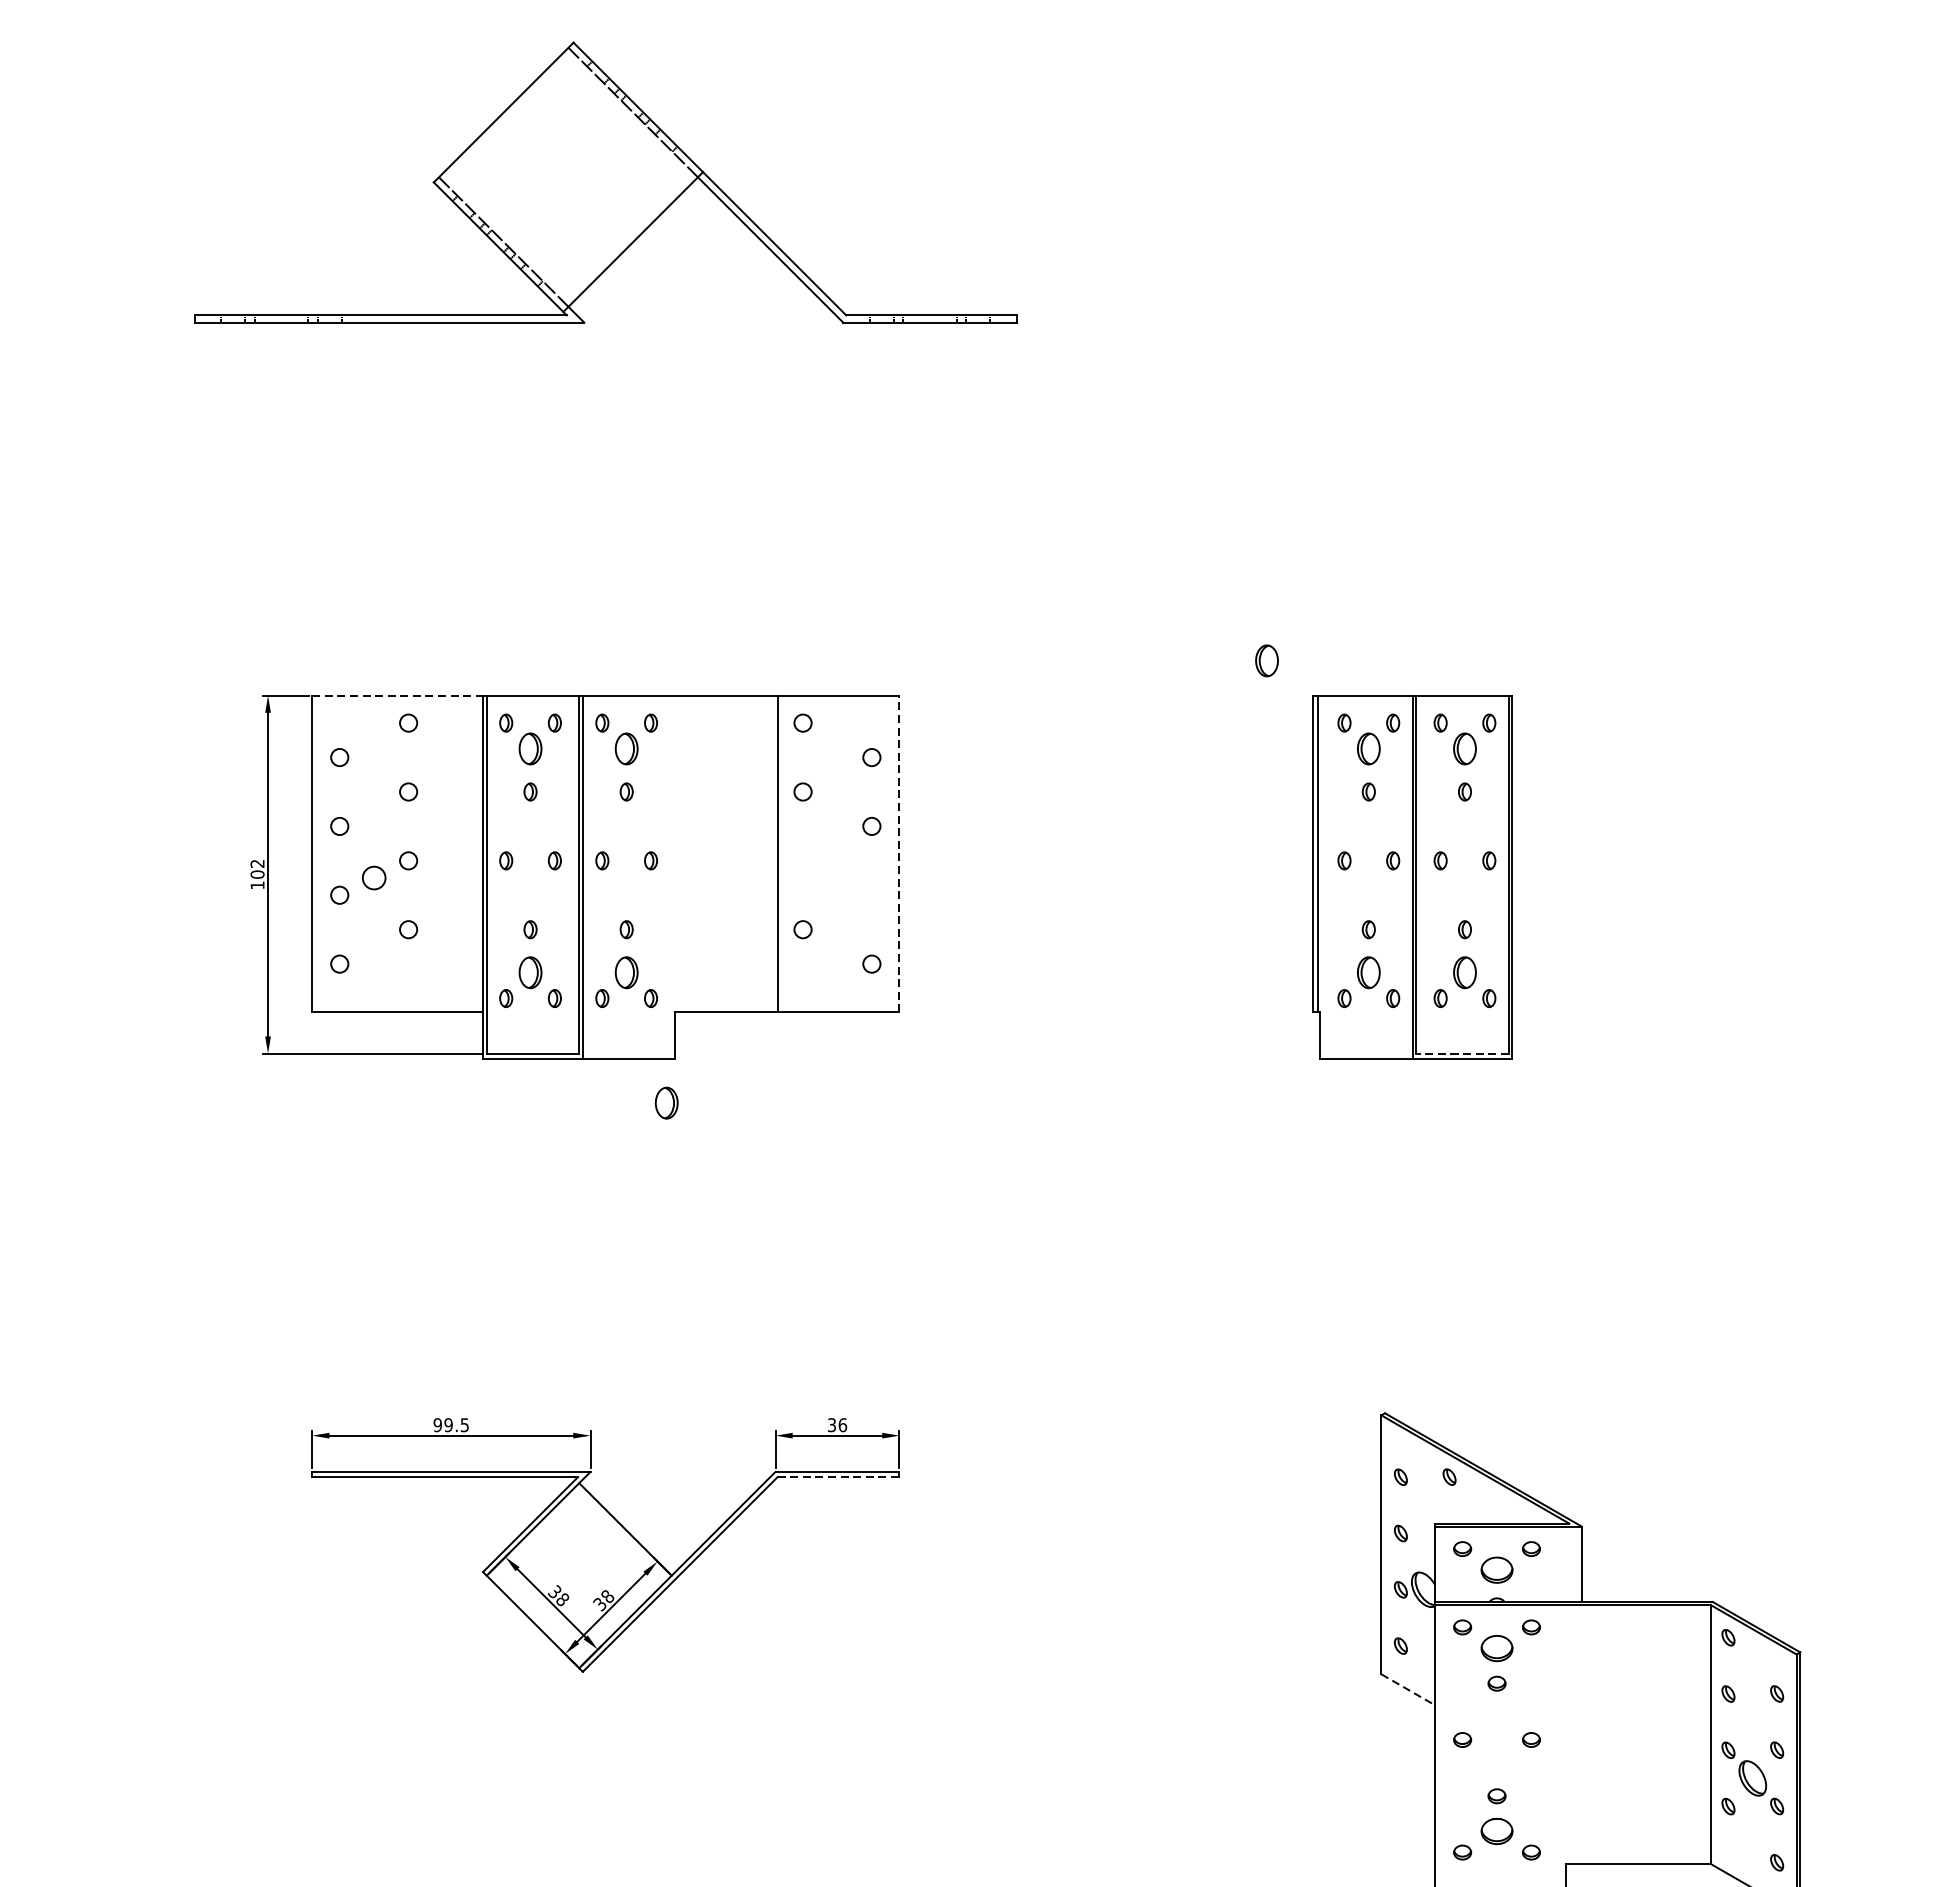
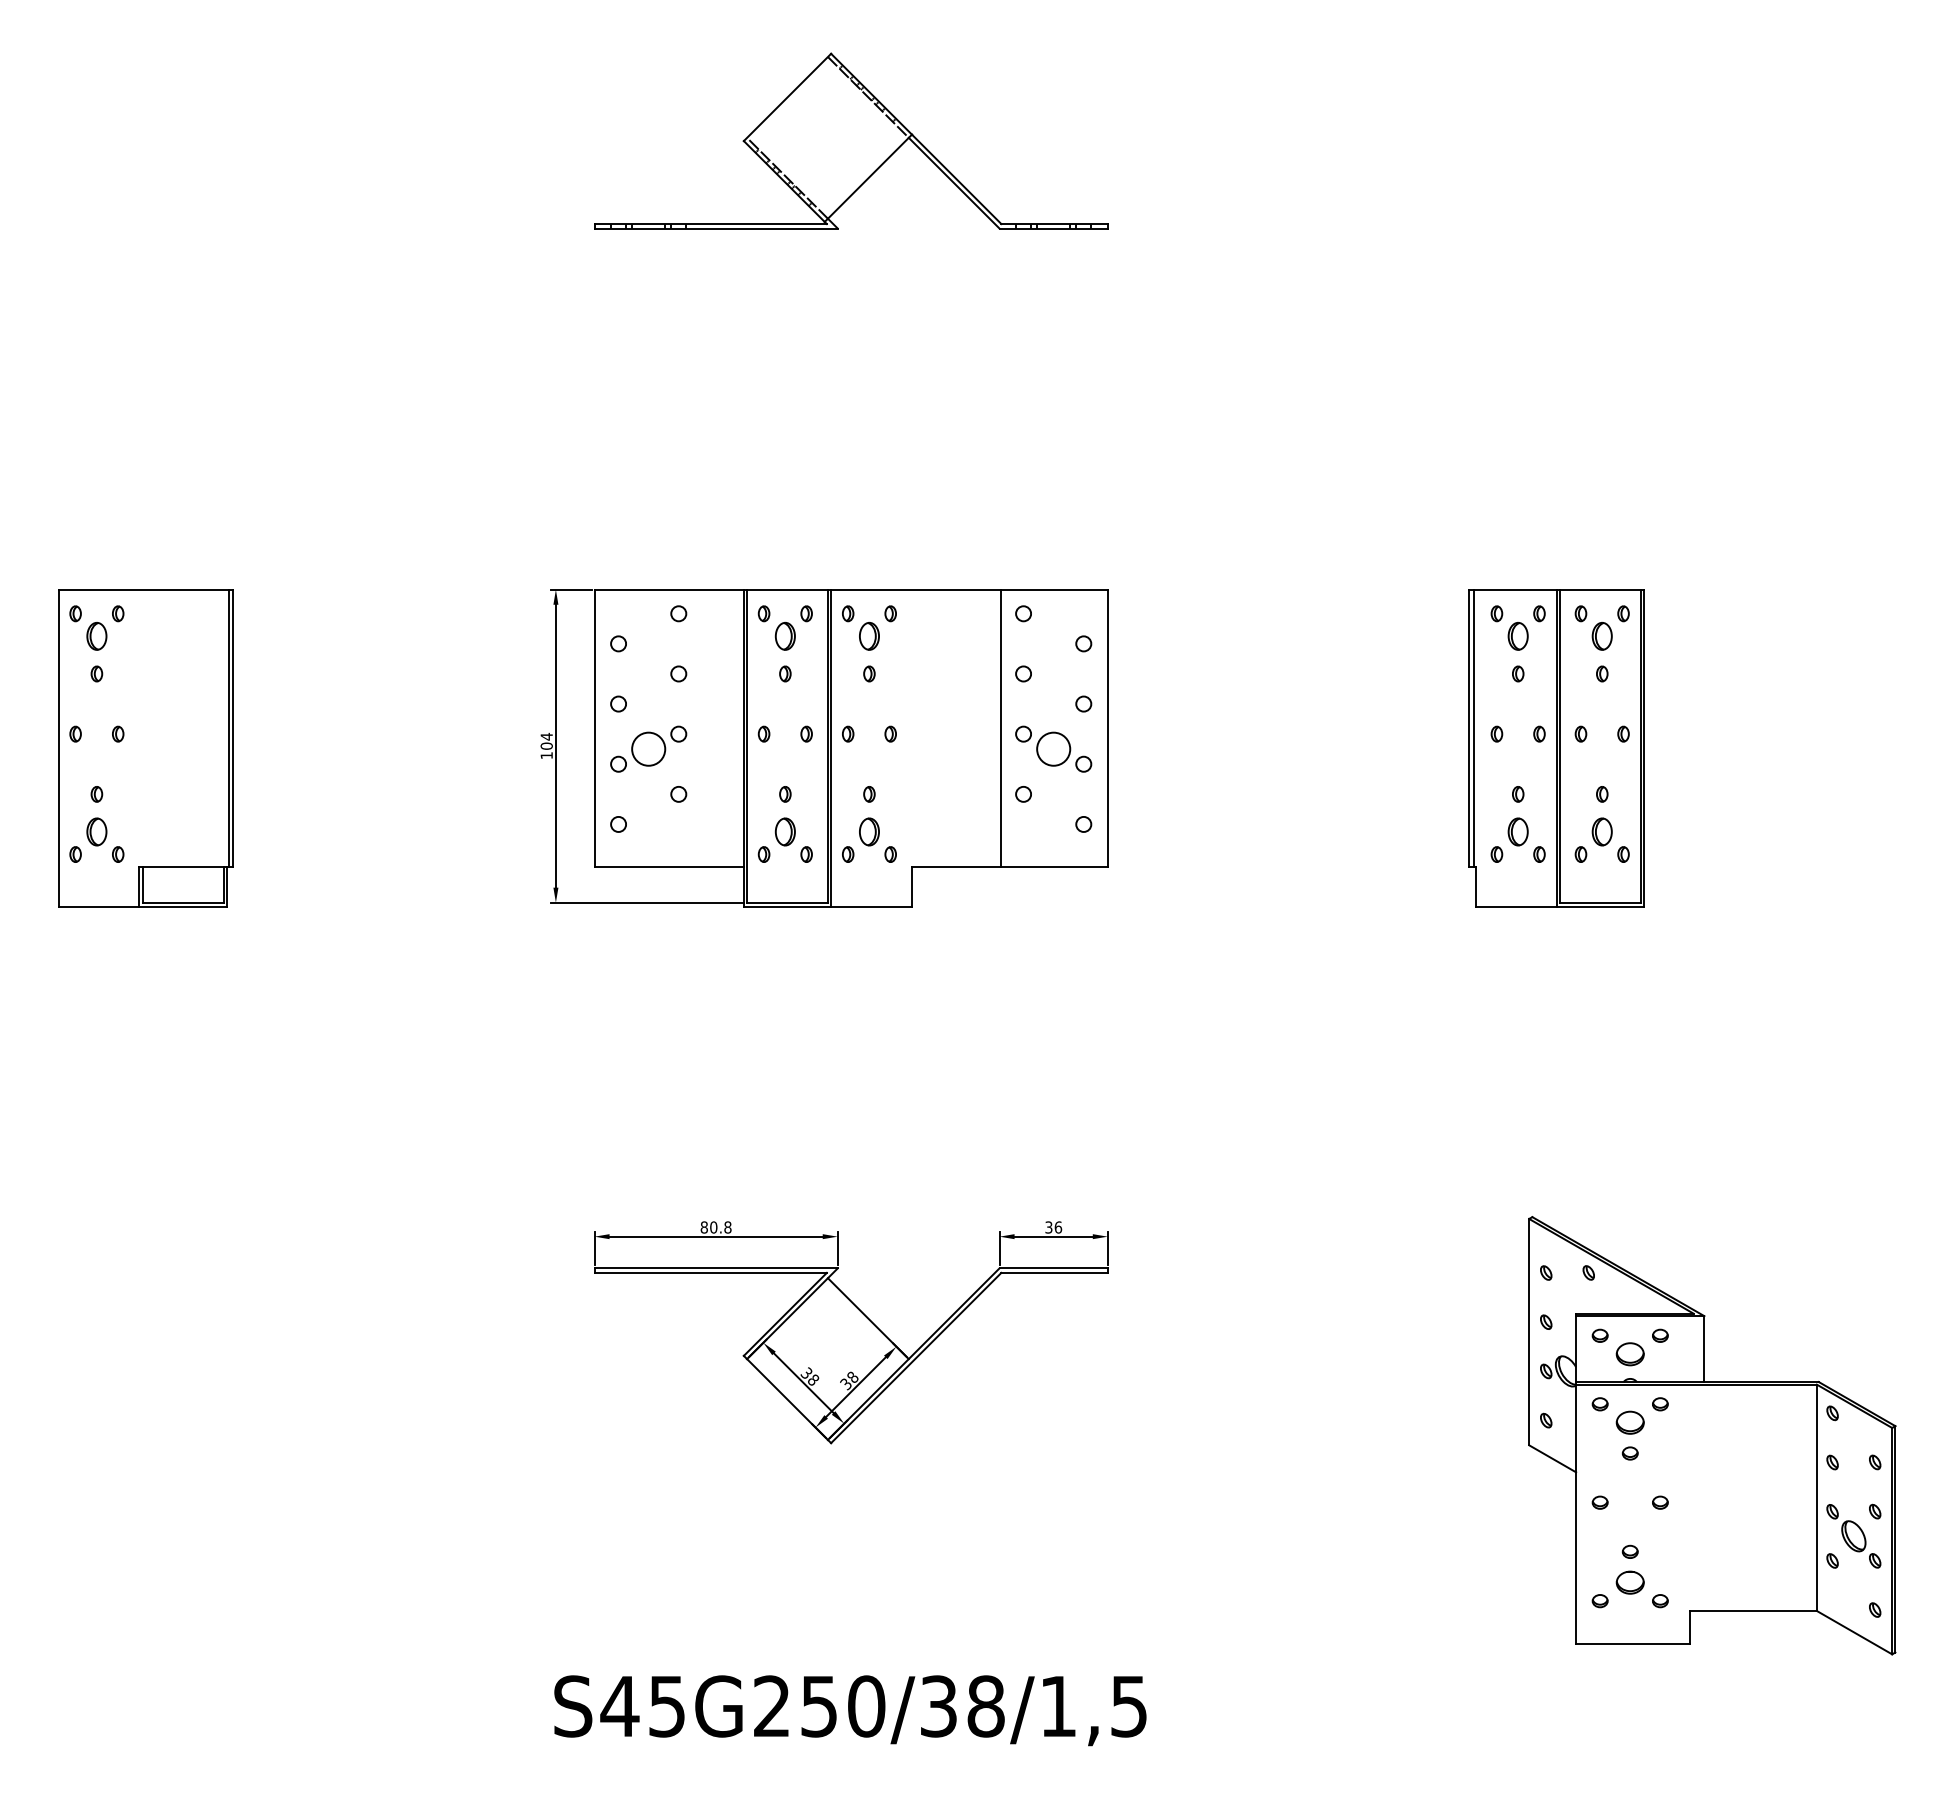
part: (606, 181) -> (851, 140), size x0.71
part: (1266, 661) -> (1428, 559), removed
line: (397, 695) -> (669, 589), dashed -> solid
line: (899, 853) -> (1107, 727), dashed -> solid
text: (257, 863) -> (546, 736), 102 -> 104
circle: (373, 877) -> (648, 748), size x1.67
part: (837, 877) -> (1053, 748), added
line: (1461, 1053) -> (1599, 902), dashed -> solid
part: (666, 1102) -> (904, 945), removed
text: (450, 1425) -> (715, 1227), 99.5 -> 80.8
line: (839, 1476) -> (1055, 1272), dashed -> solid
line: (1409, 1690) -> (1553, 1459), dashed -> solid

